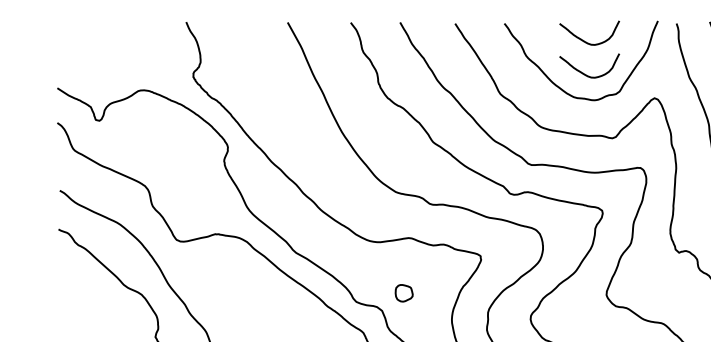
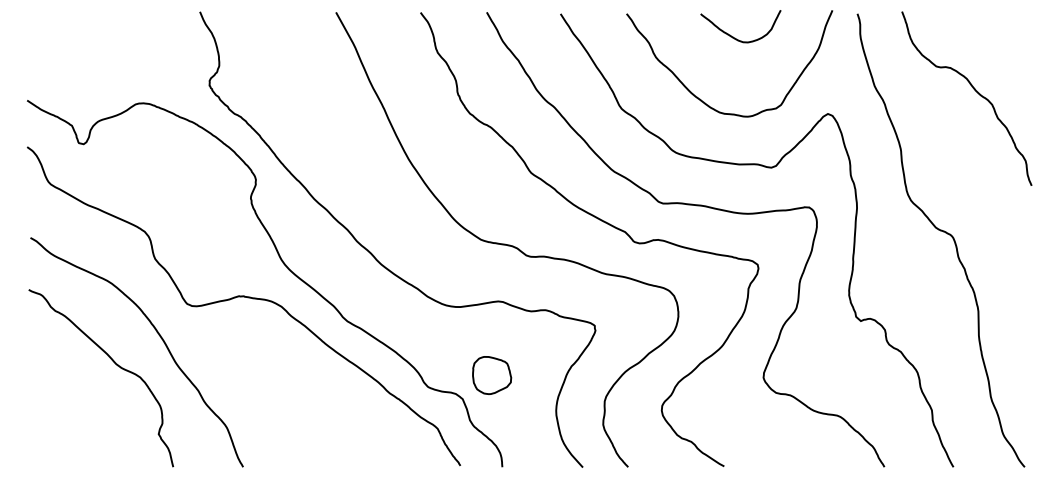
curve: (585, 74) -> (735, 81), removed
part: (404, 293) -> (492, 375), size x1.67

